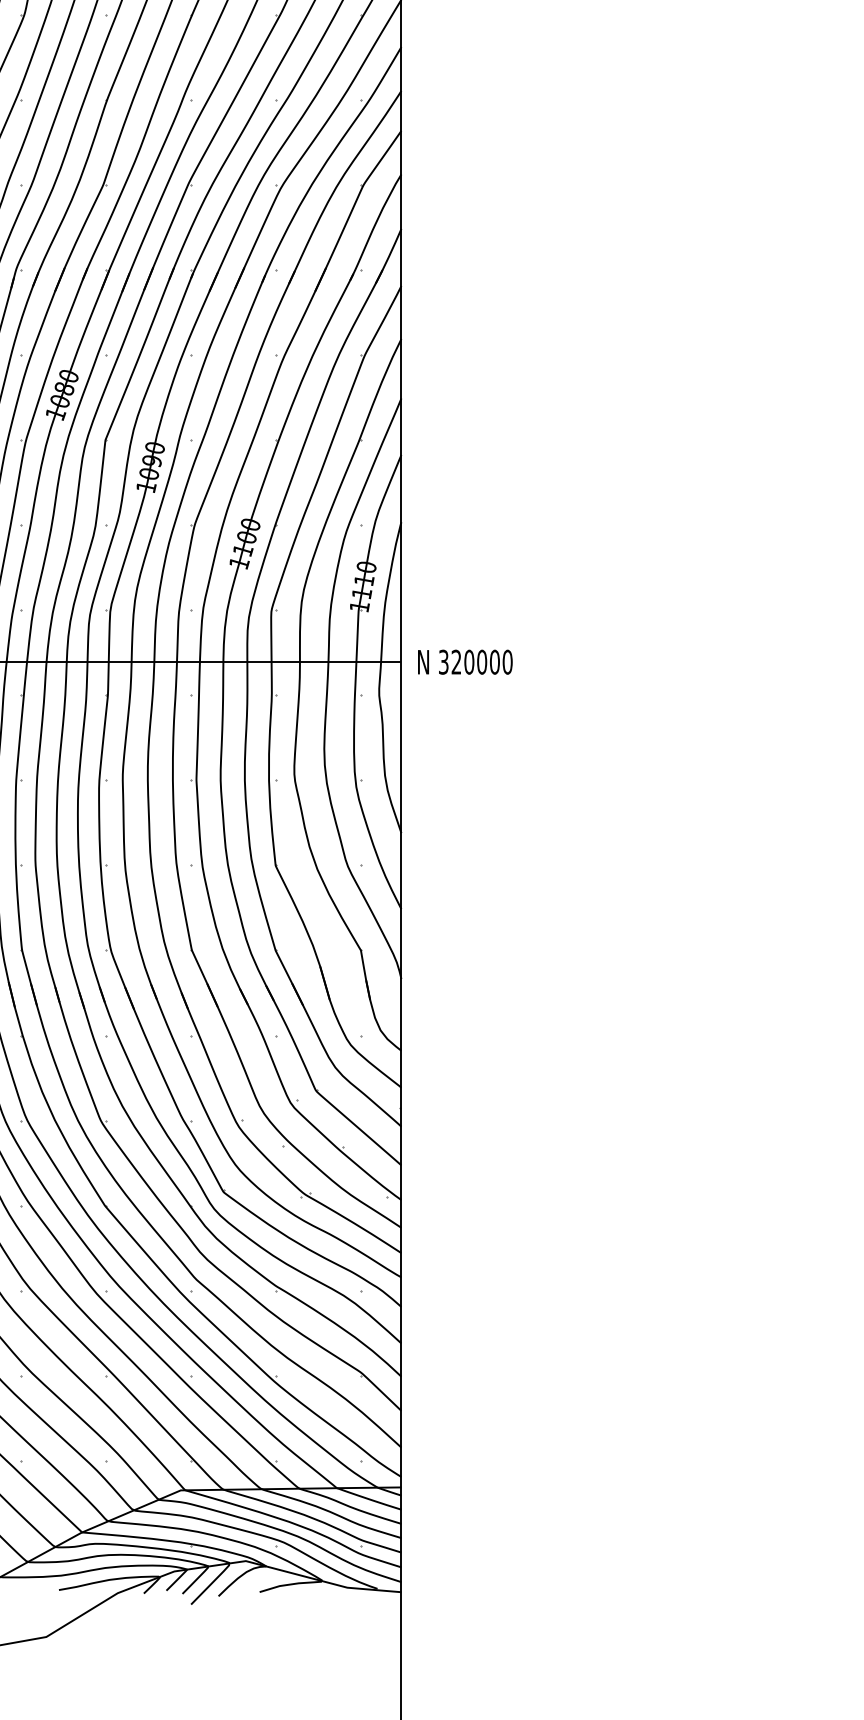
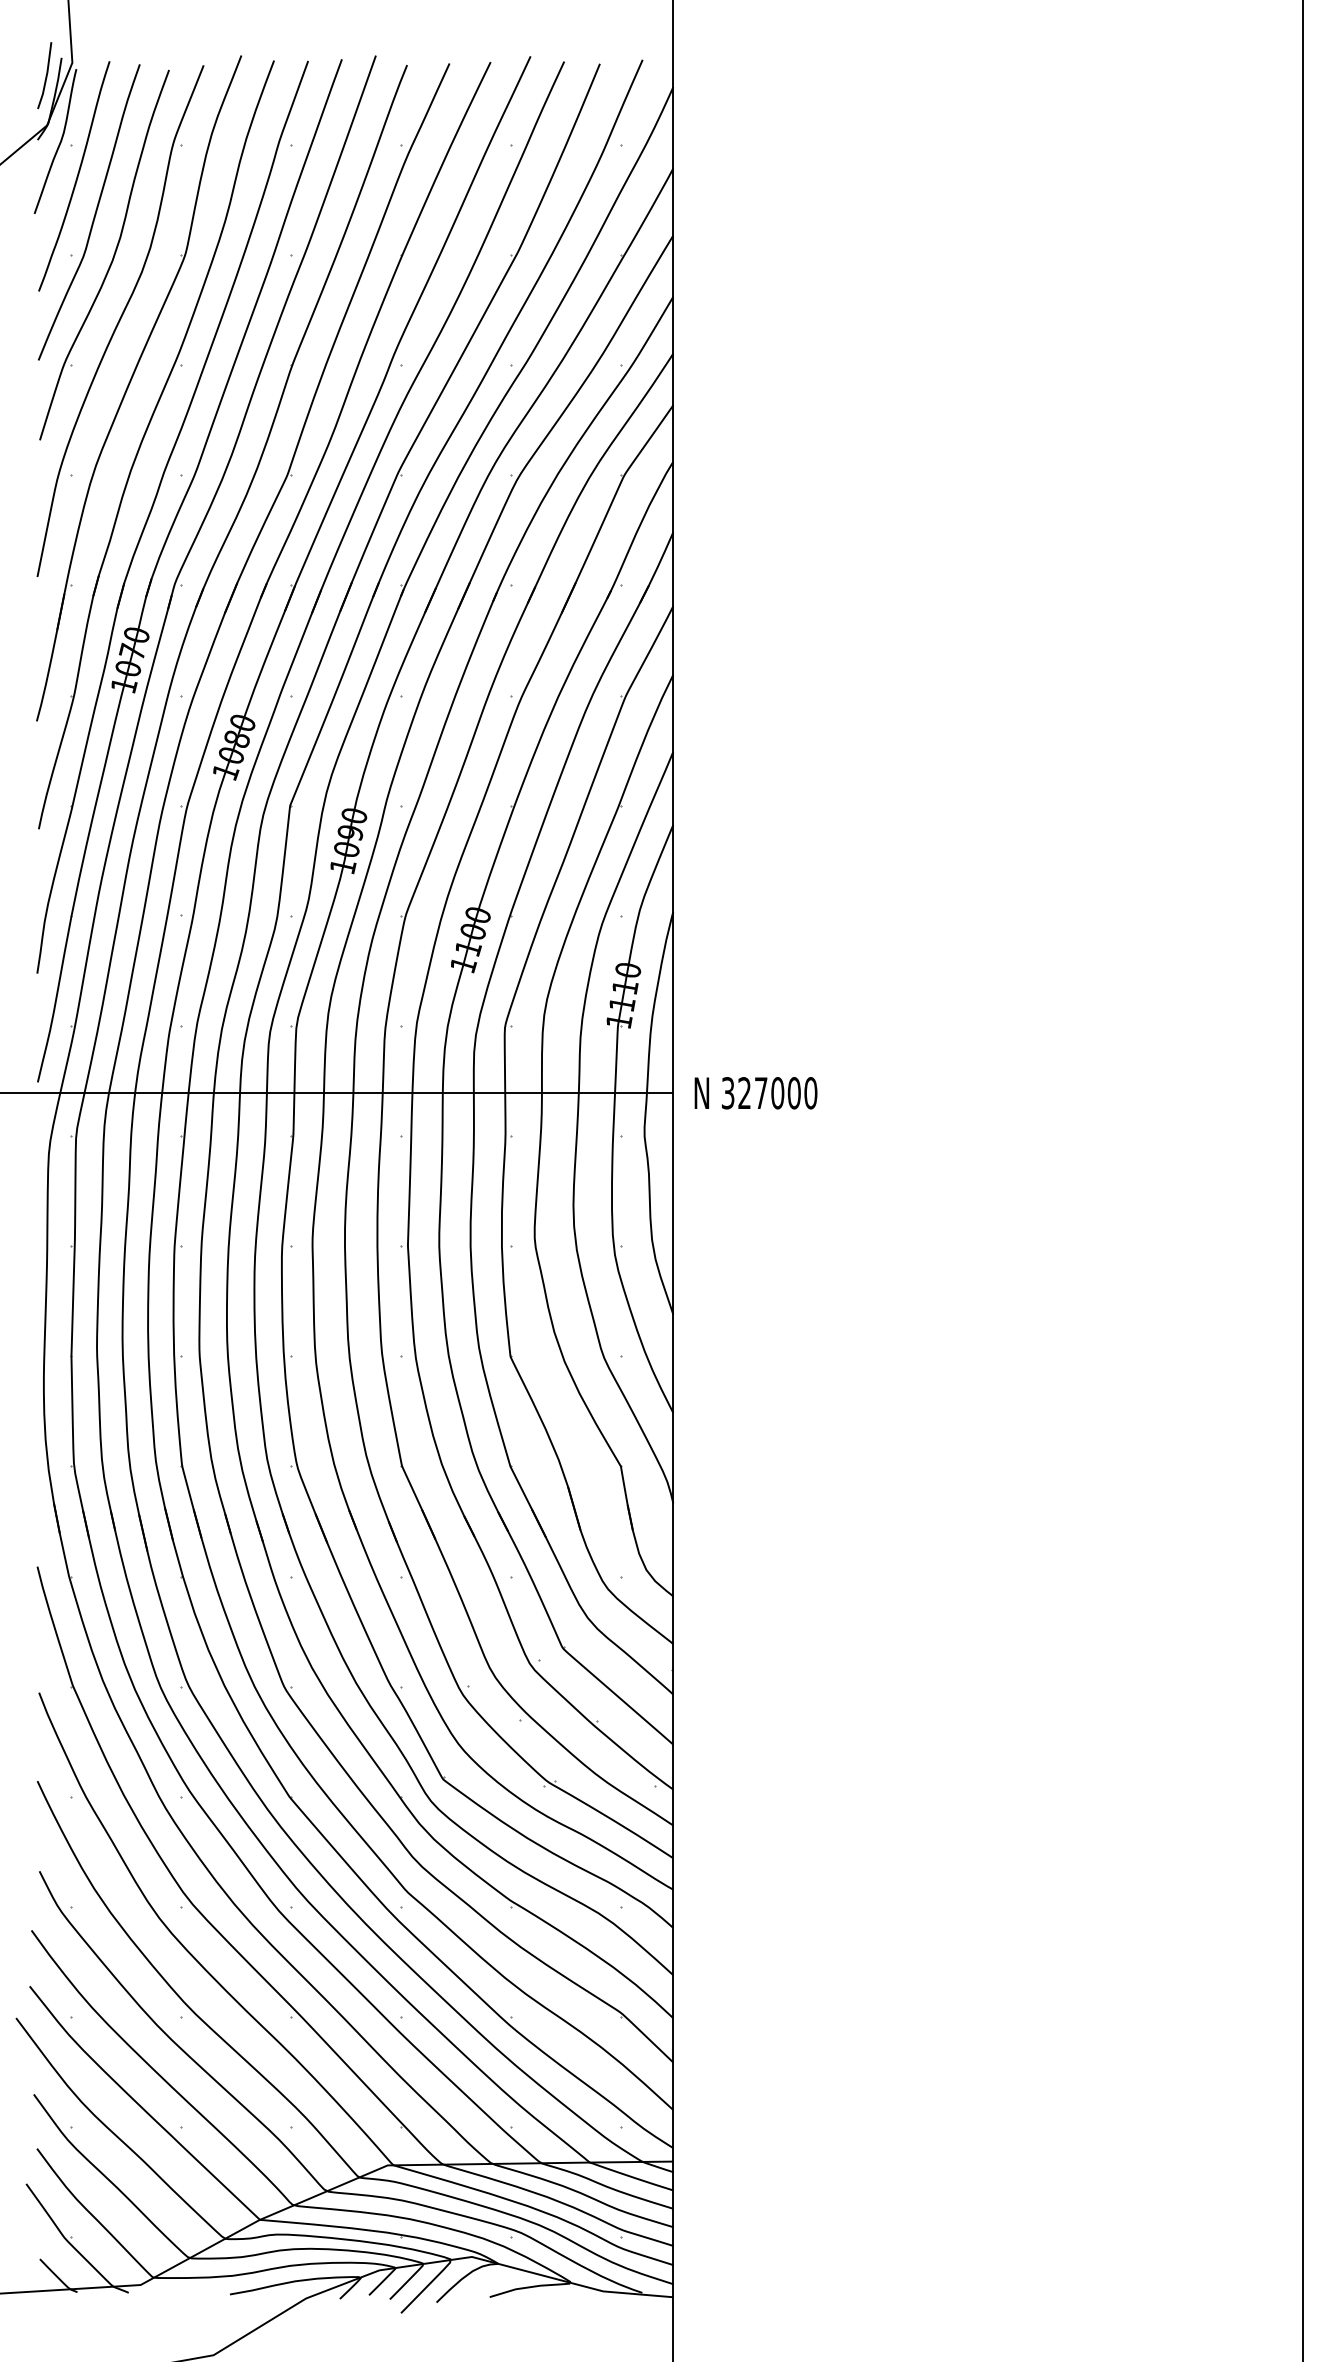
text: (468, 662) -> (760, 1093), 320000 -> 327000

